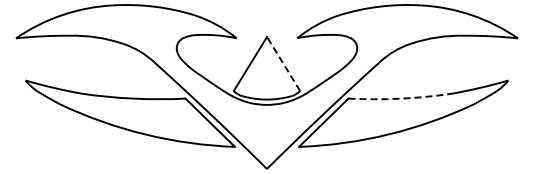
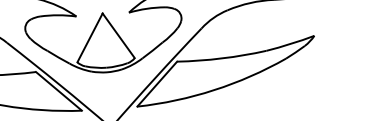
line: (283, 63) -> (118, 35), dashed -> solid
arc: (400, 98) -> (222, 58), dashed -> solid

